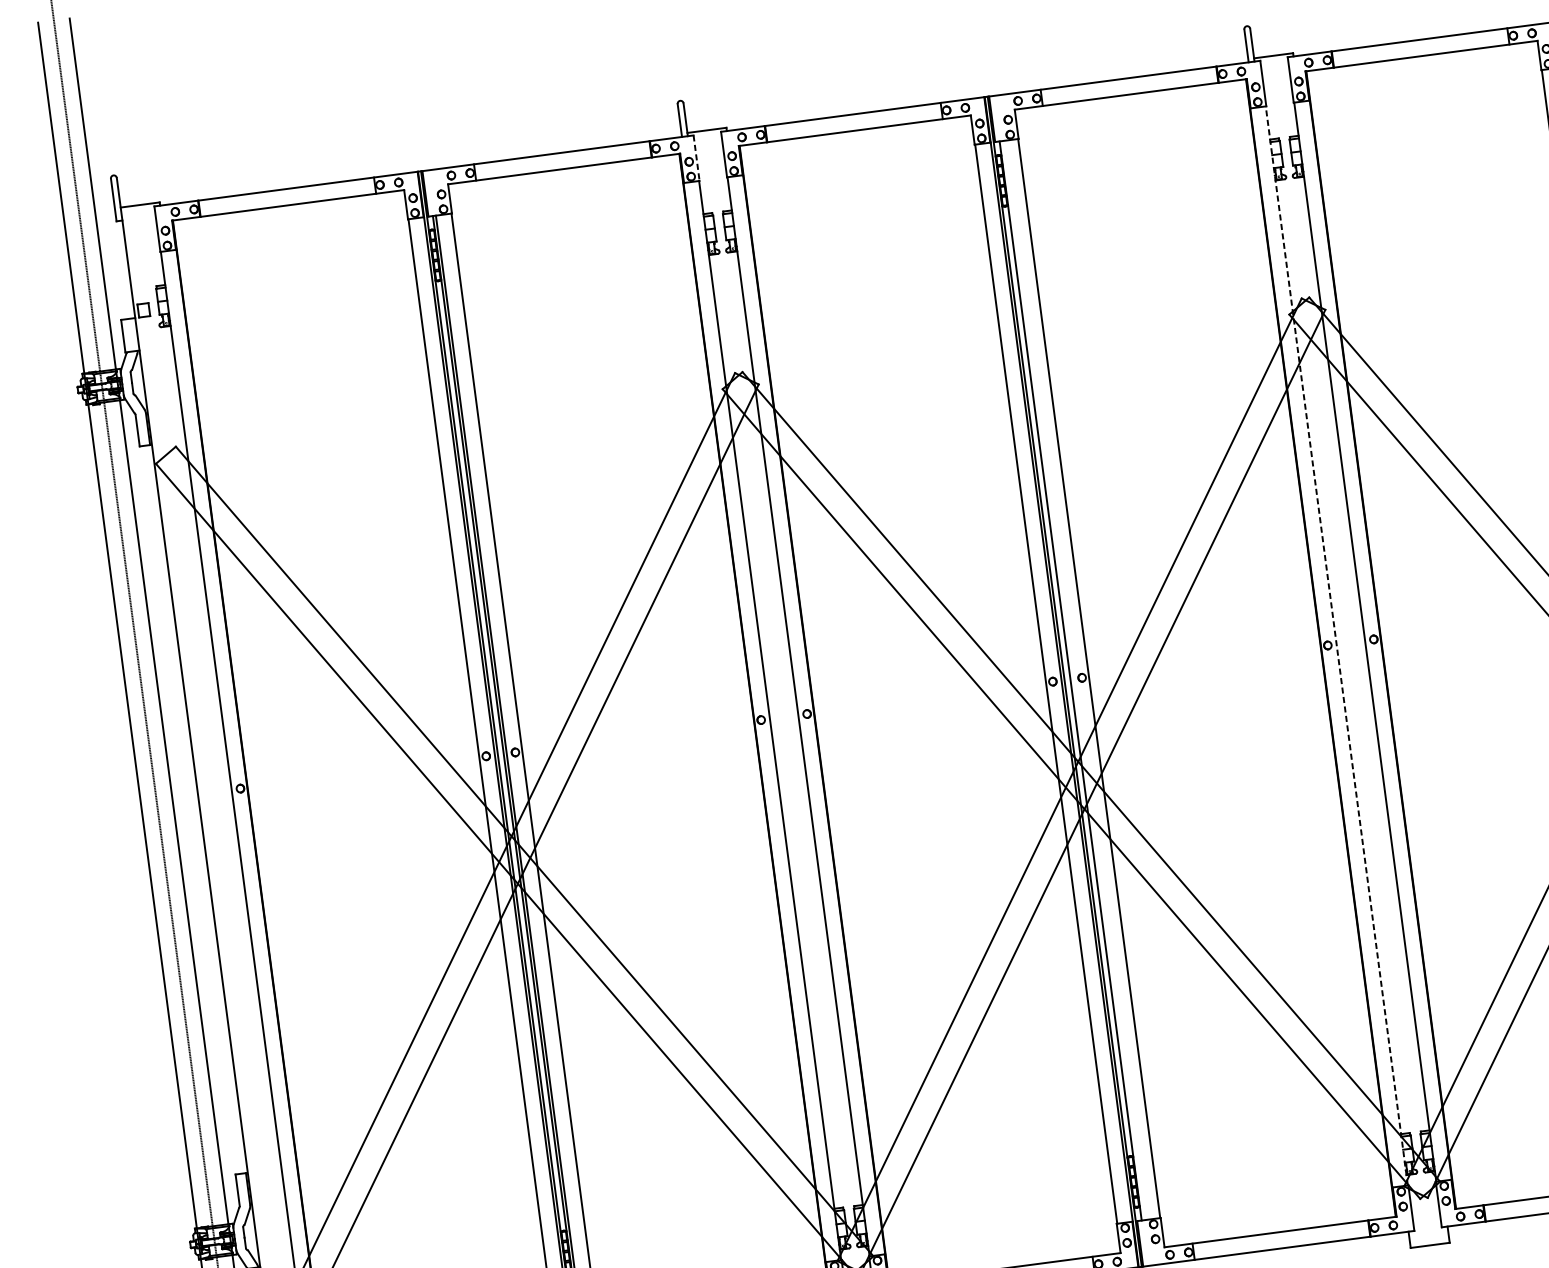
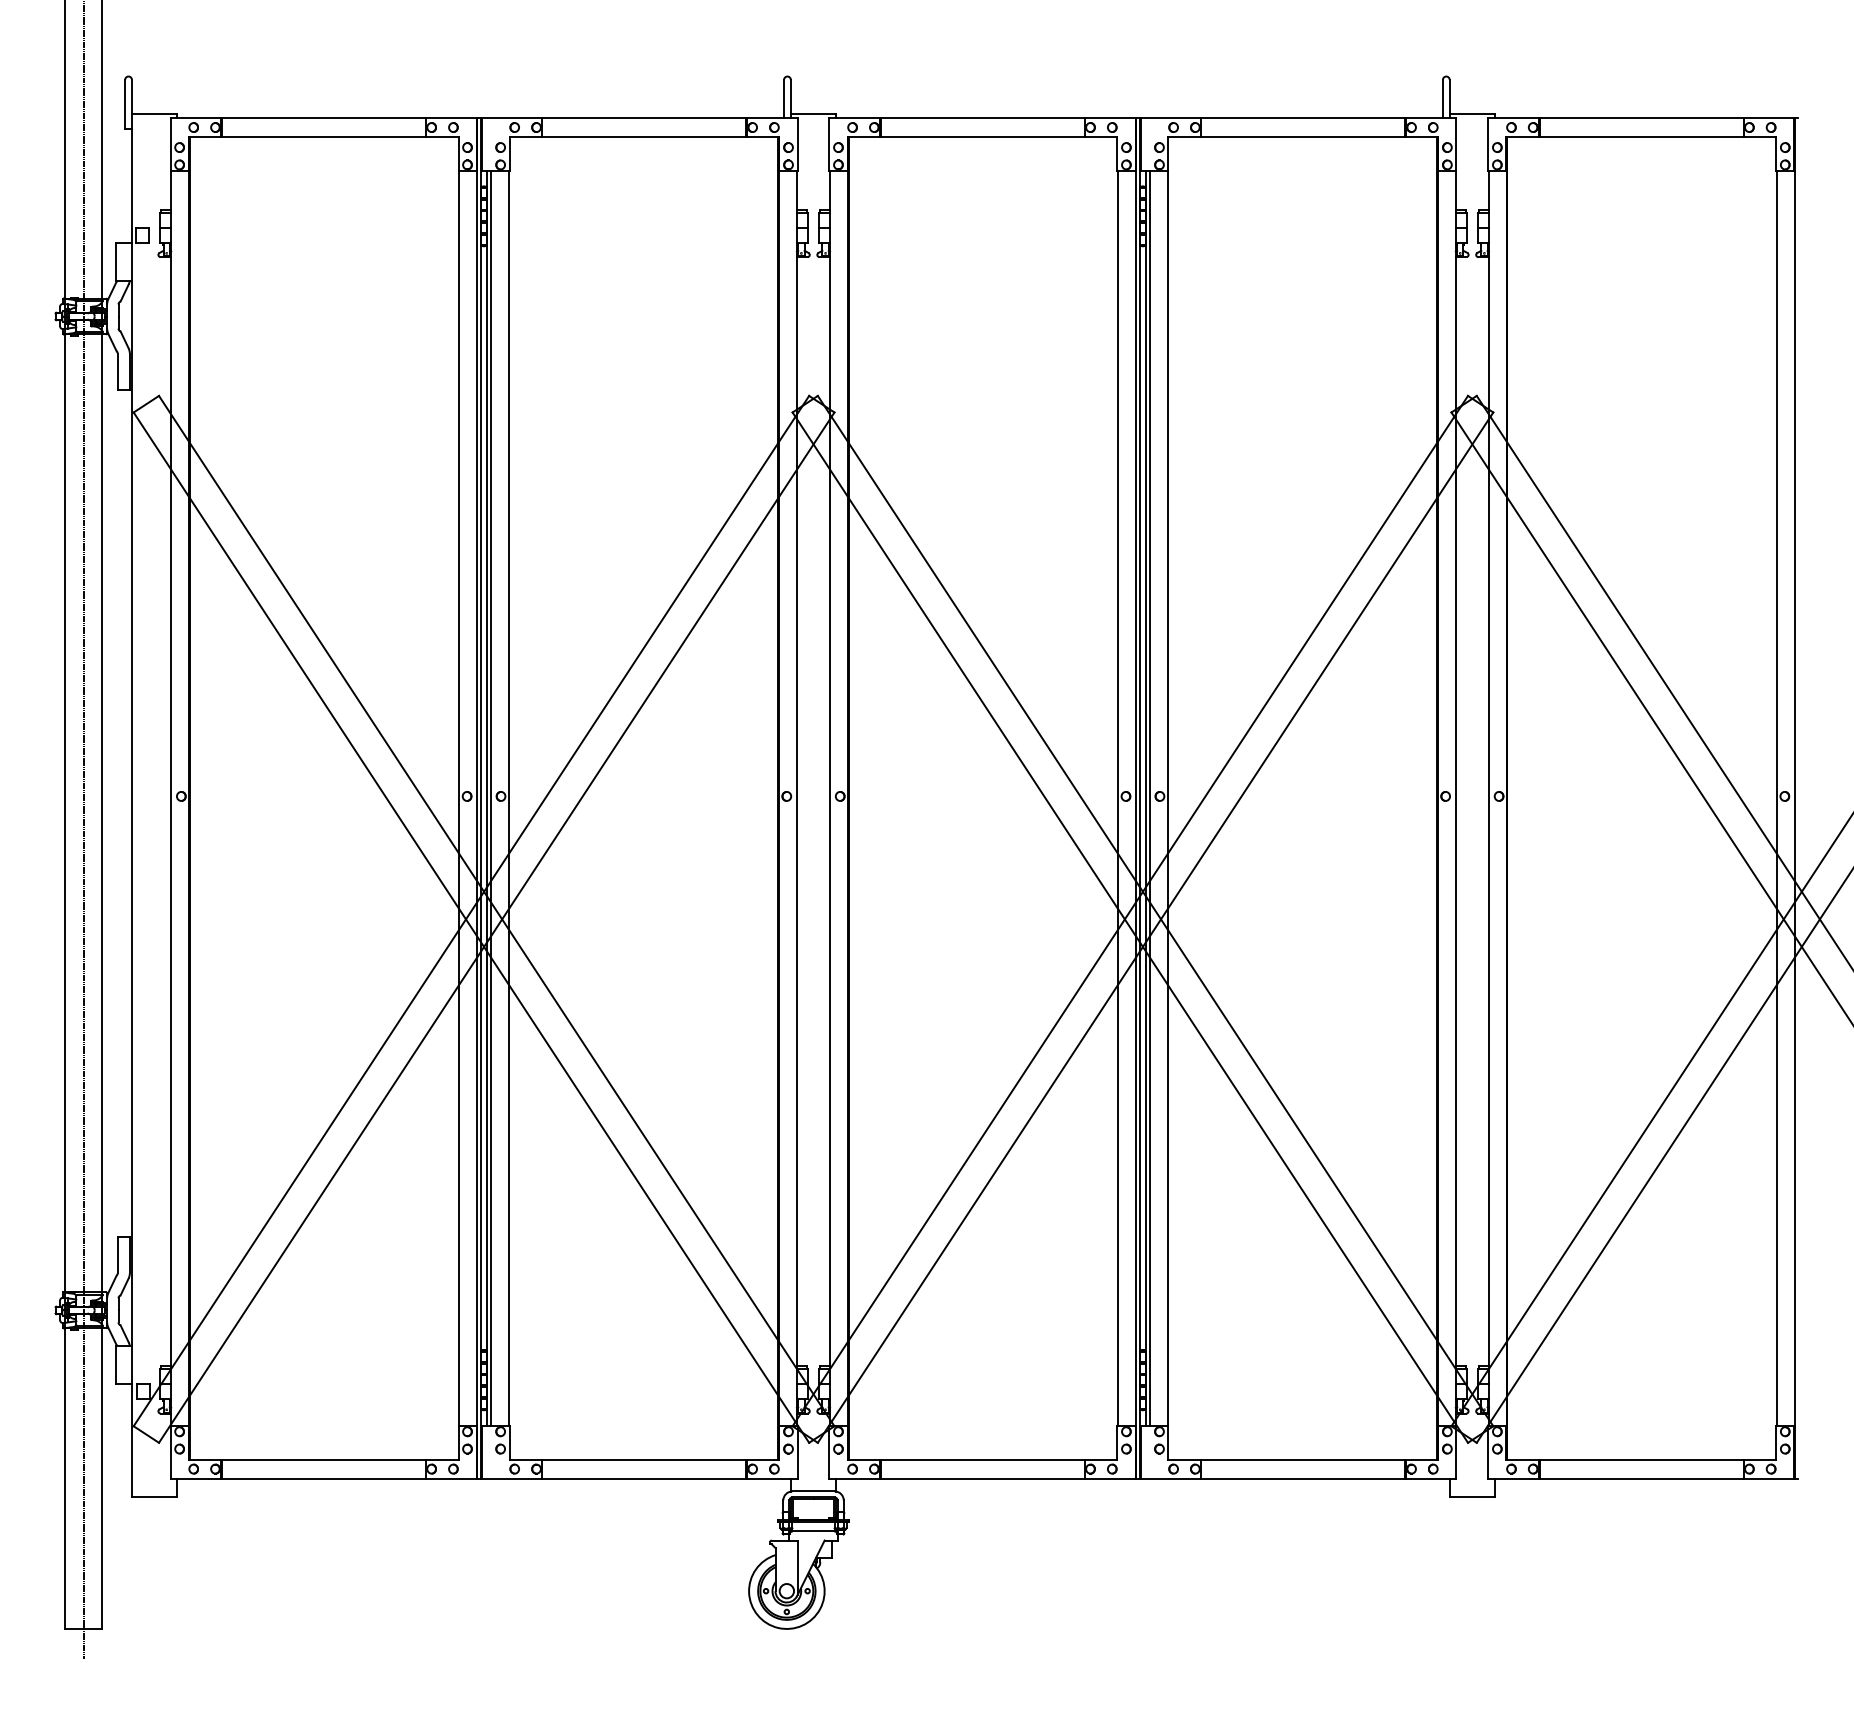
line: (696, 159) -> (797, 145), dashed -> solid
line: (1336, 645) -> (1455, 797), dashed -> solid
line: (1073, 680) -> (1149, 798), added

